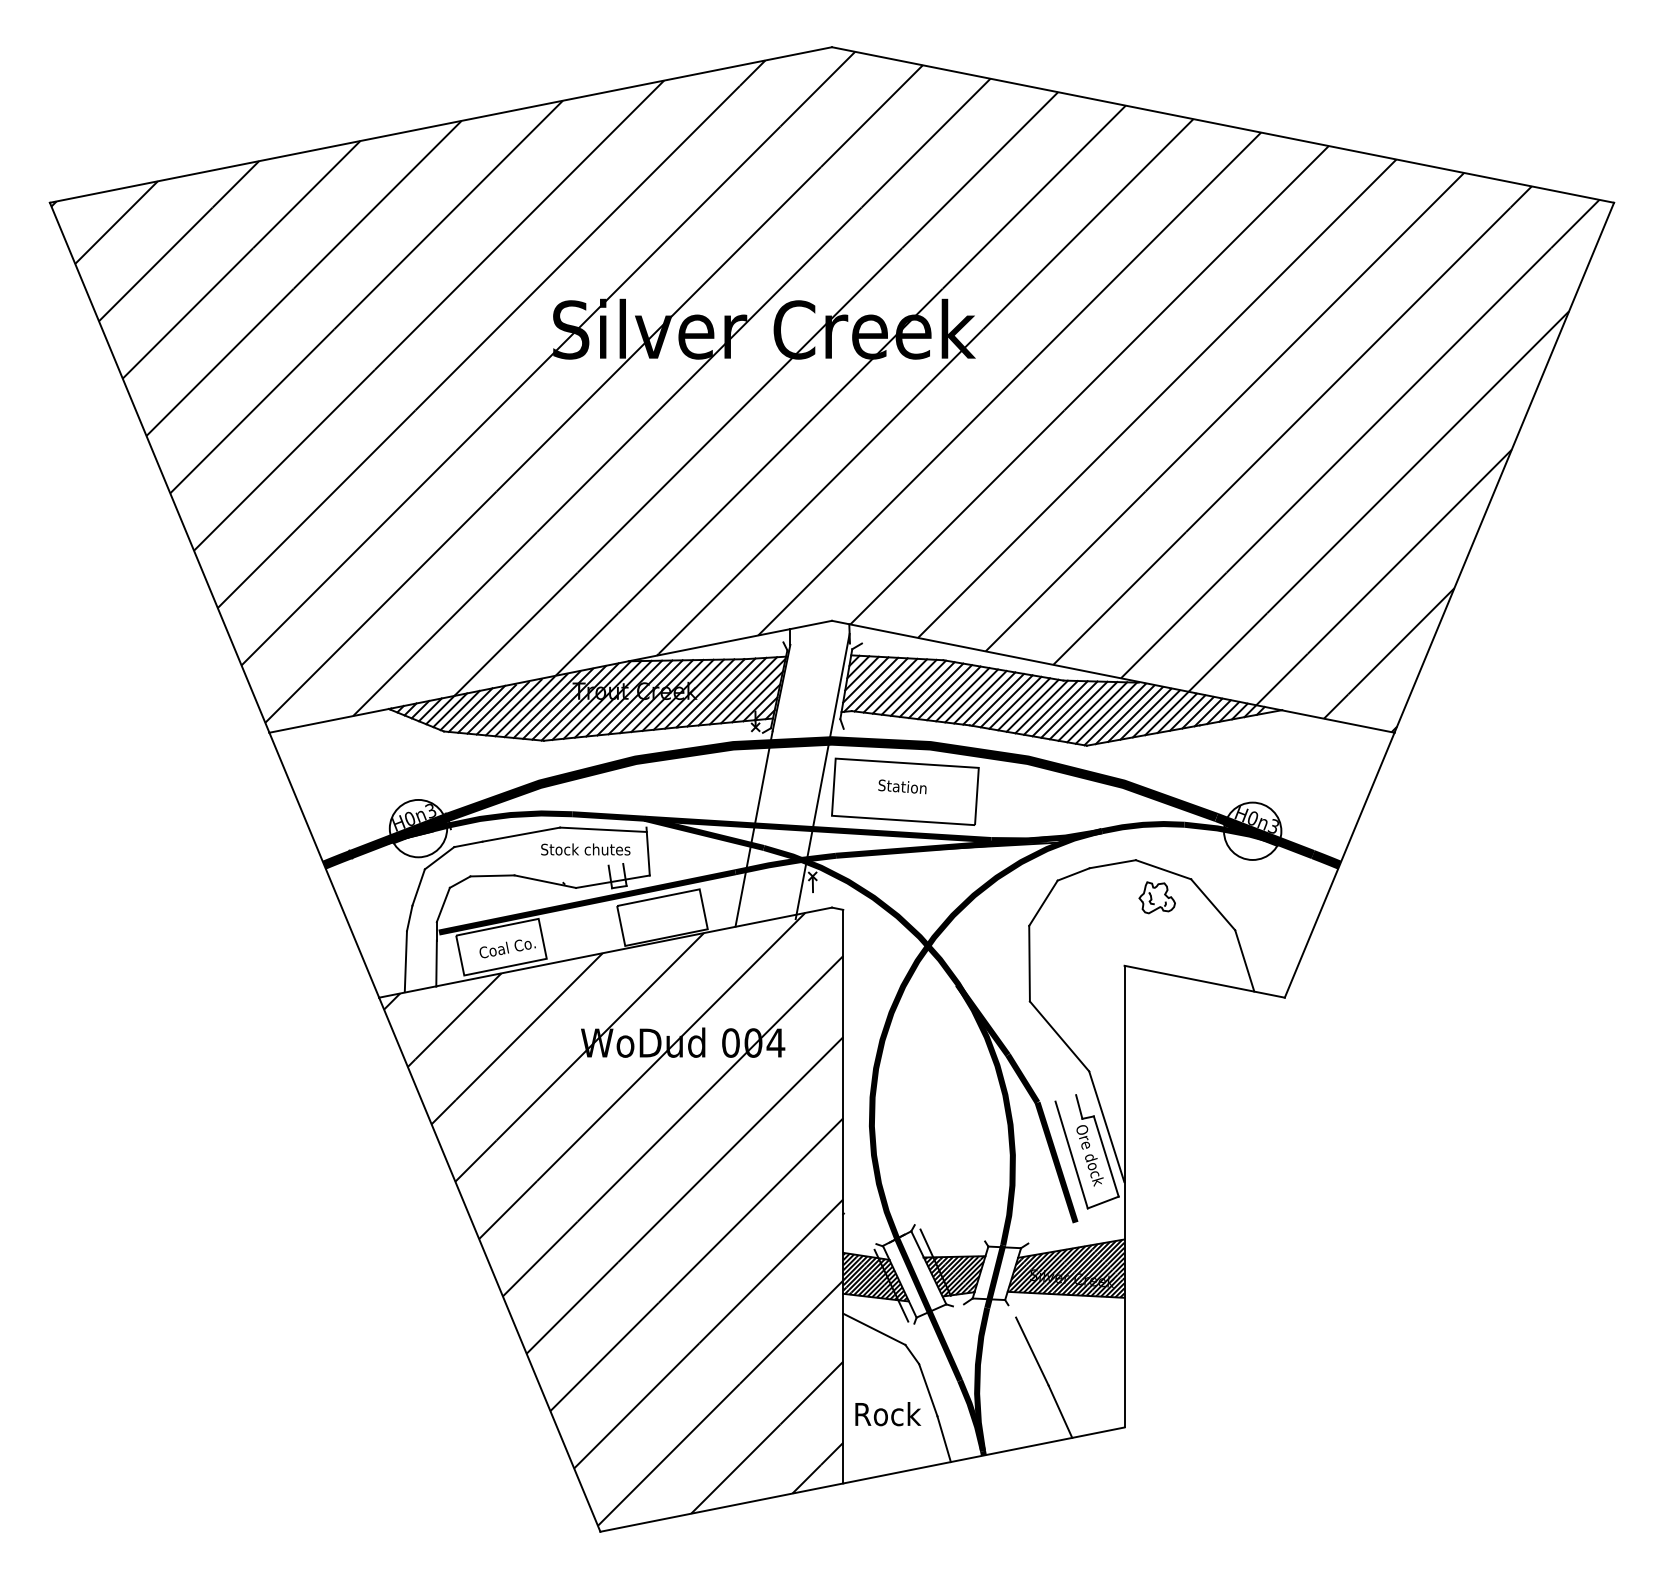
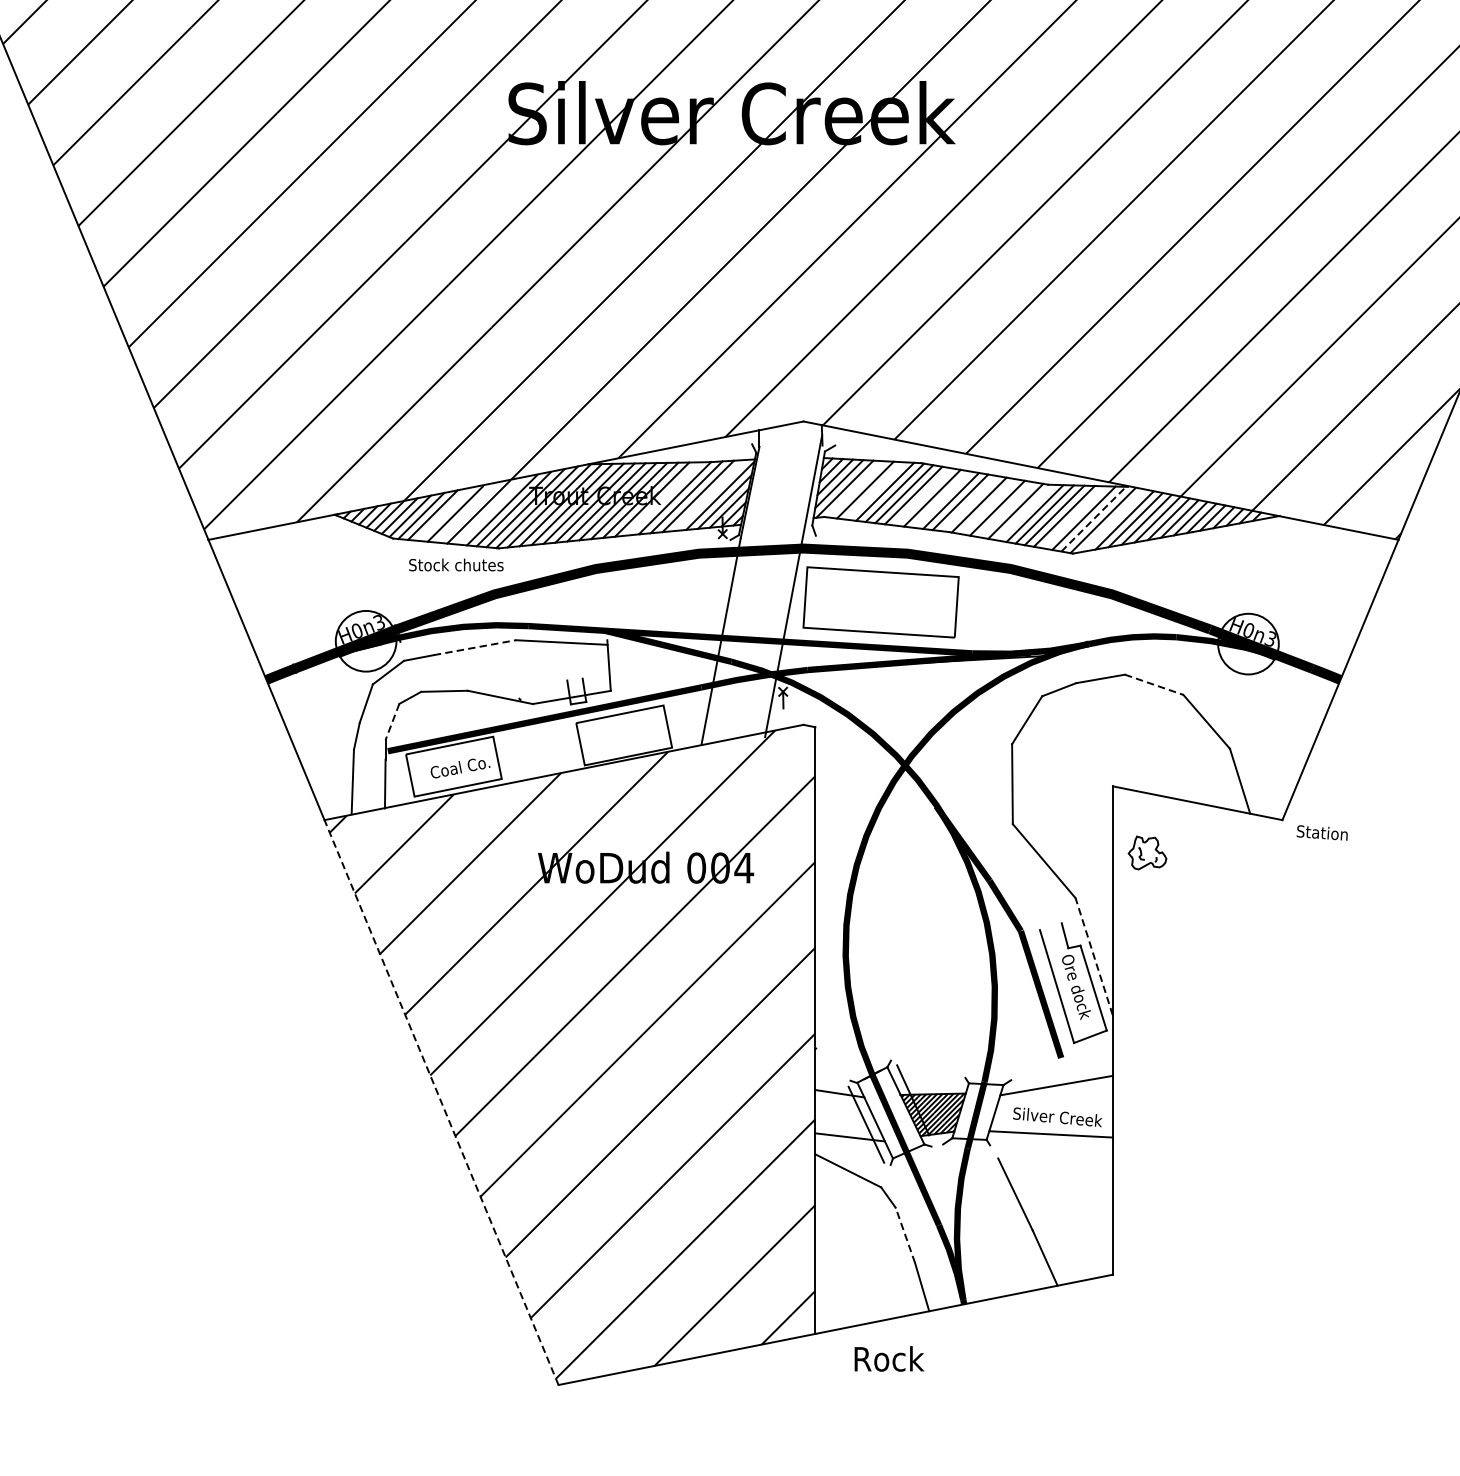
line: (880, 684) -> (854, 488), removed
line: (899, 686) -> (874, 490), removed
line: (743, 690) -> (709, 495), removed
line: (944, 692) -> (922, 497), removed
line: (699, 693) -> (663, 498), removed
line: (962, 694) -> (941, 499), removed
line: (989, 698) -> (970, 503), removed
line: (1006, 701) -> (988, 506), removed
line: (1024, 704) -> (1007, 510), removed
line: (535, 705) -> (489, 511), removed
line: (1041, 706) -> (1025, 512), removed
line: (513, 707) -> (466, 513), removed
line: (491, 709) -> (443, 515), removed
line: (1087, 711) -> (1073, 517), removed
line: (1106, 712) -> (1093, 518), solid -> dashed
line: (1124, 714) -> (1112, 520), removed
text: (902, 786) -> (1322, 832), moved
line: (521, 834) -> (475, 647), solid -> dashed
text: (585, 849) -> (456, 565), moved
line: (1164, 869) -> (1155, 684), solid -> dashed
part: (1156, 897) -> (1146, 852), moved
line: (443, 905) -> (392, 722), solid -> dashed
line: (1106, 1126) -> (1093, 956), solid -> dashed
line: (489, 1264) -> (441, 1102), solid -> dashed
hatch: (1066, 1268) -> (1051, 1106), removed
hatch: (875, 1277) -> (849, 1116), removed
line: (928, 1390) -> (905, 1235), solid -> dashed
text: (888, 1414) -> (889, 1359), moved

